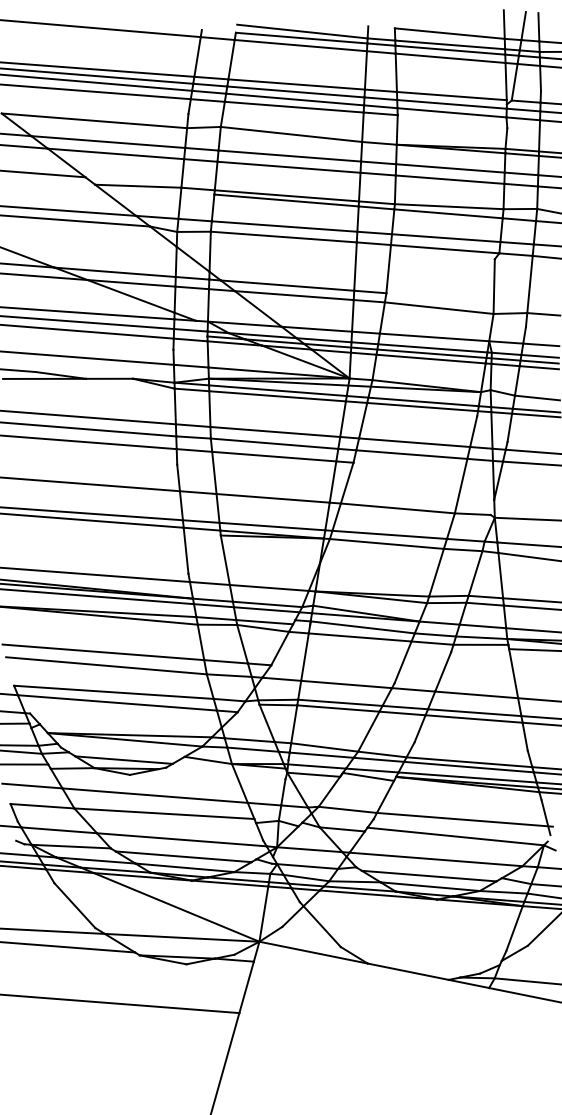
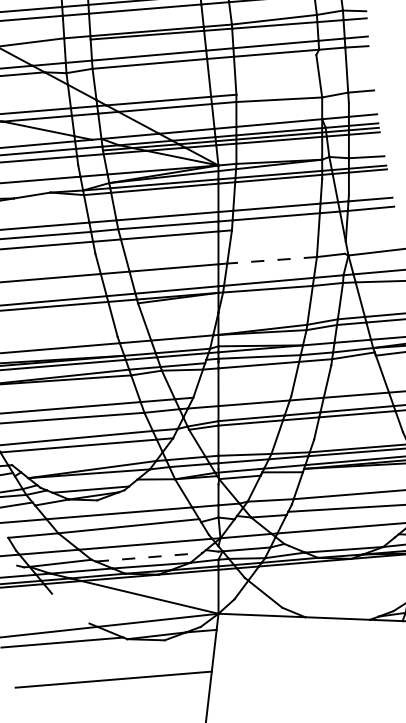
line: (397, 508) -> (271, 260), solid -> dashed
line: (184, 856) -> (149, 556), solid -> dashed
line: (428, 875) -> (341, 541), removed
line: (74, 905) -> (70, 608), removed

